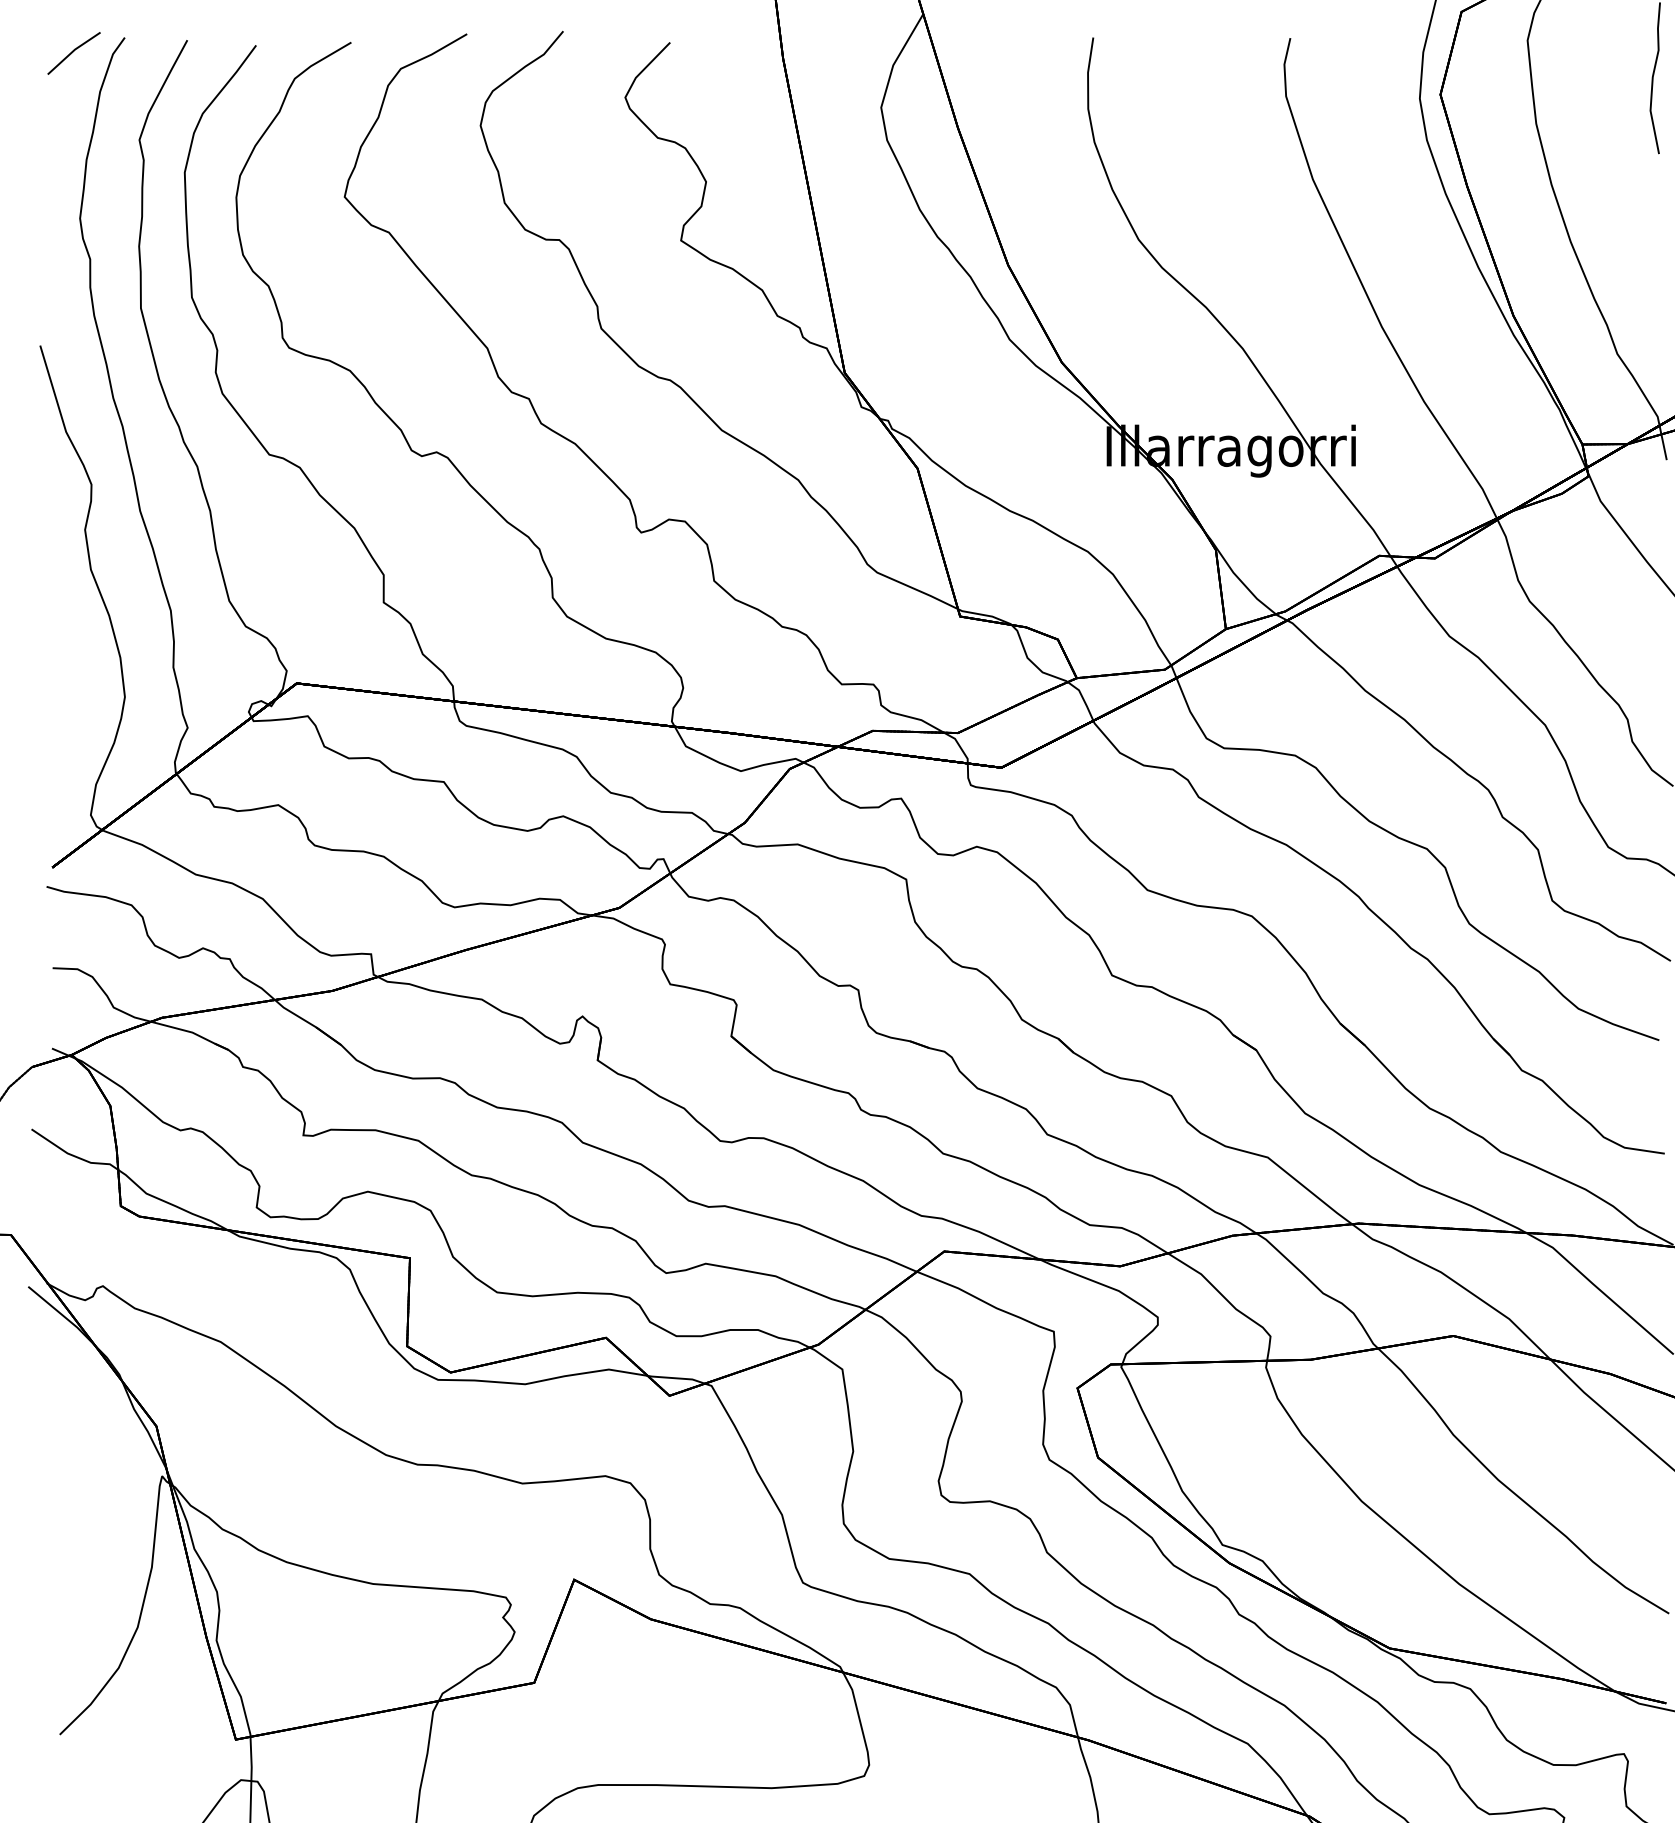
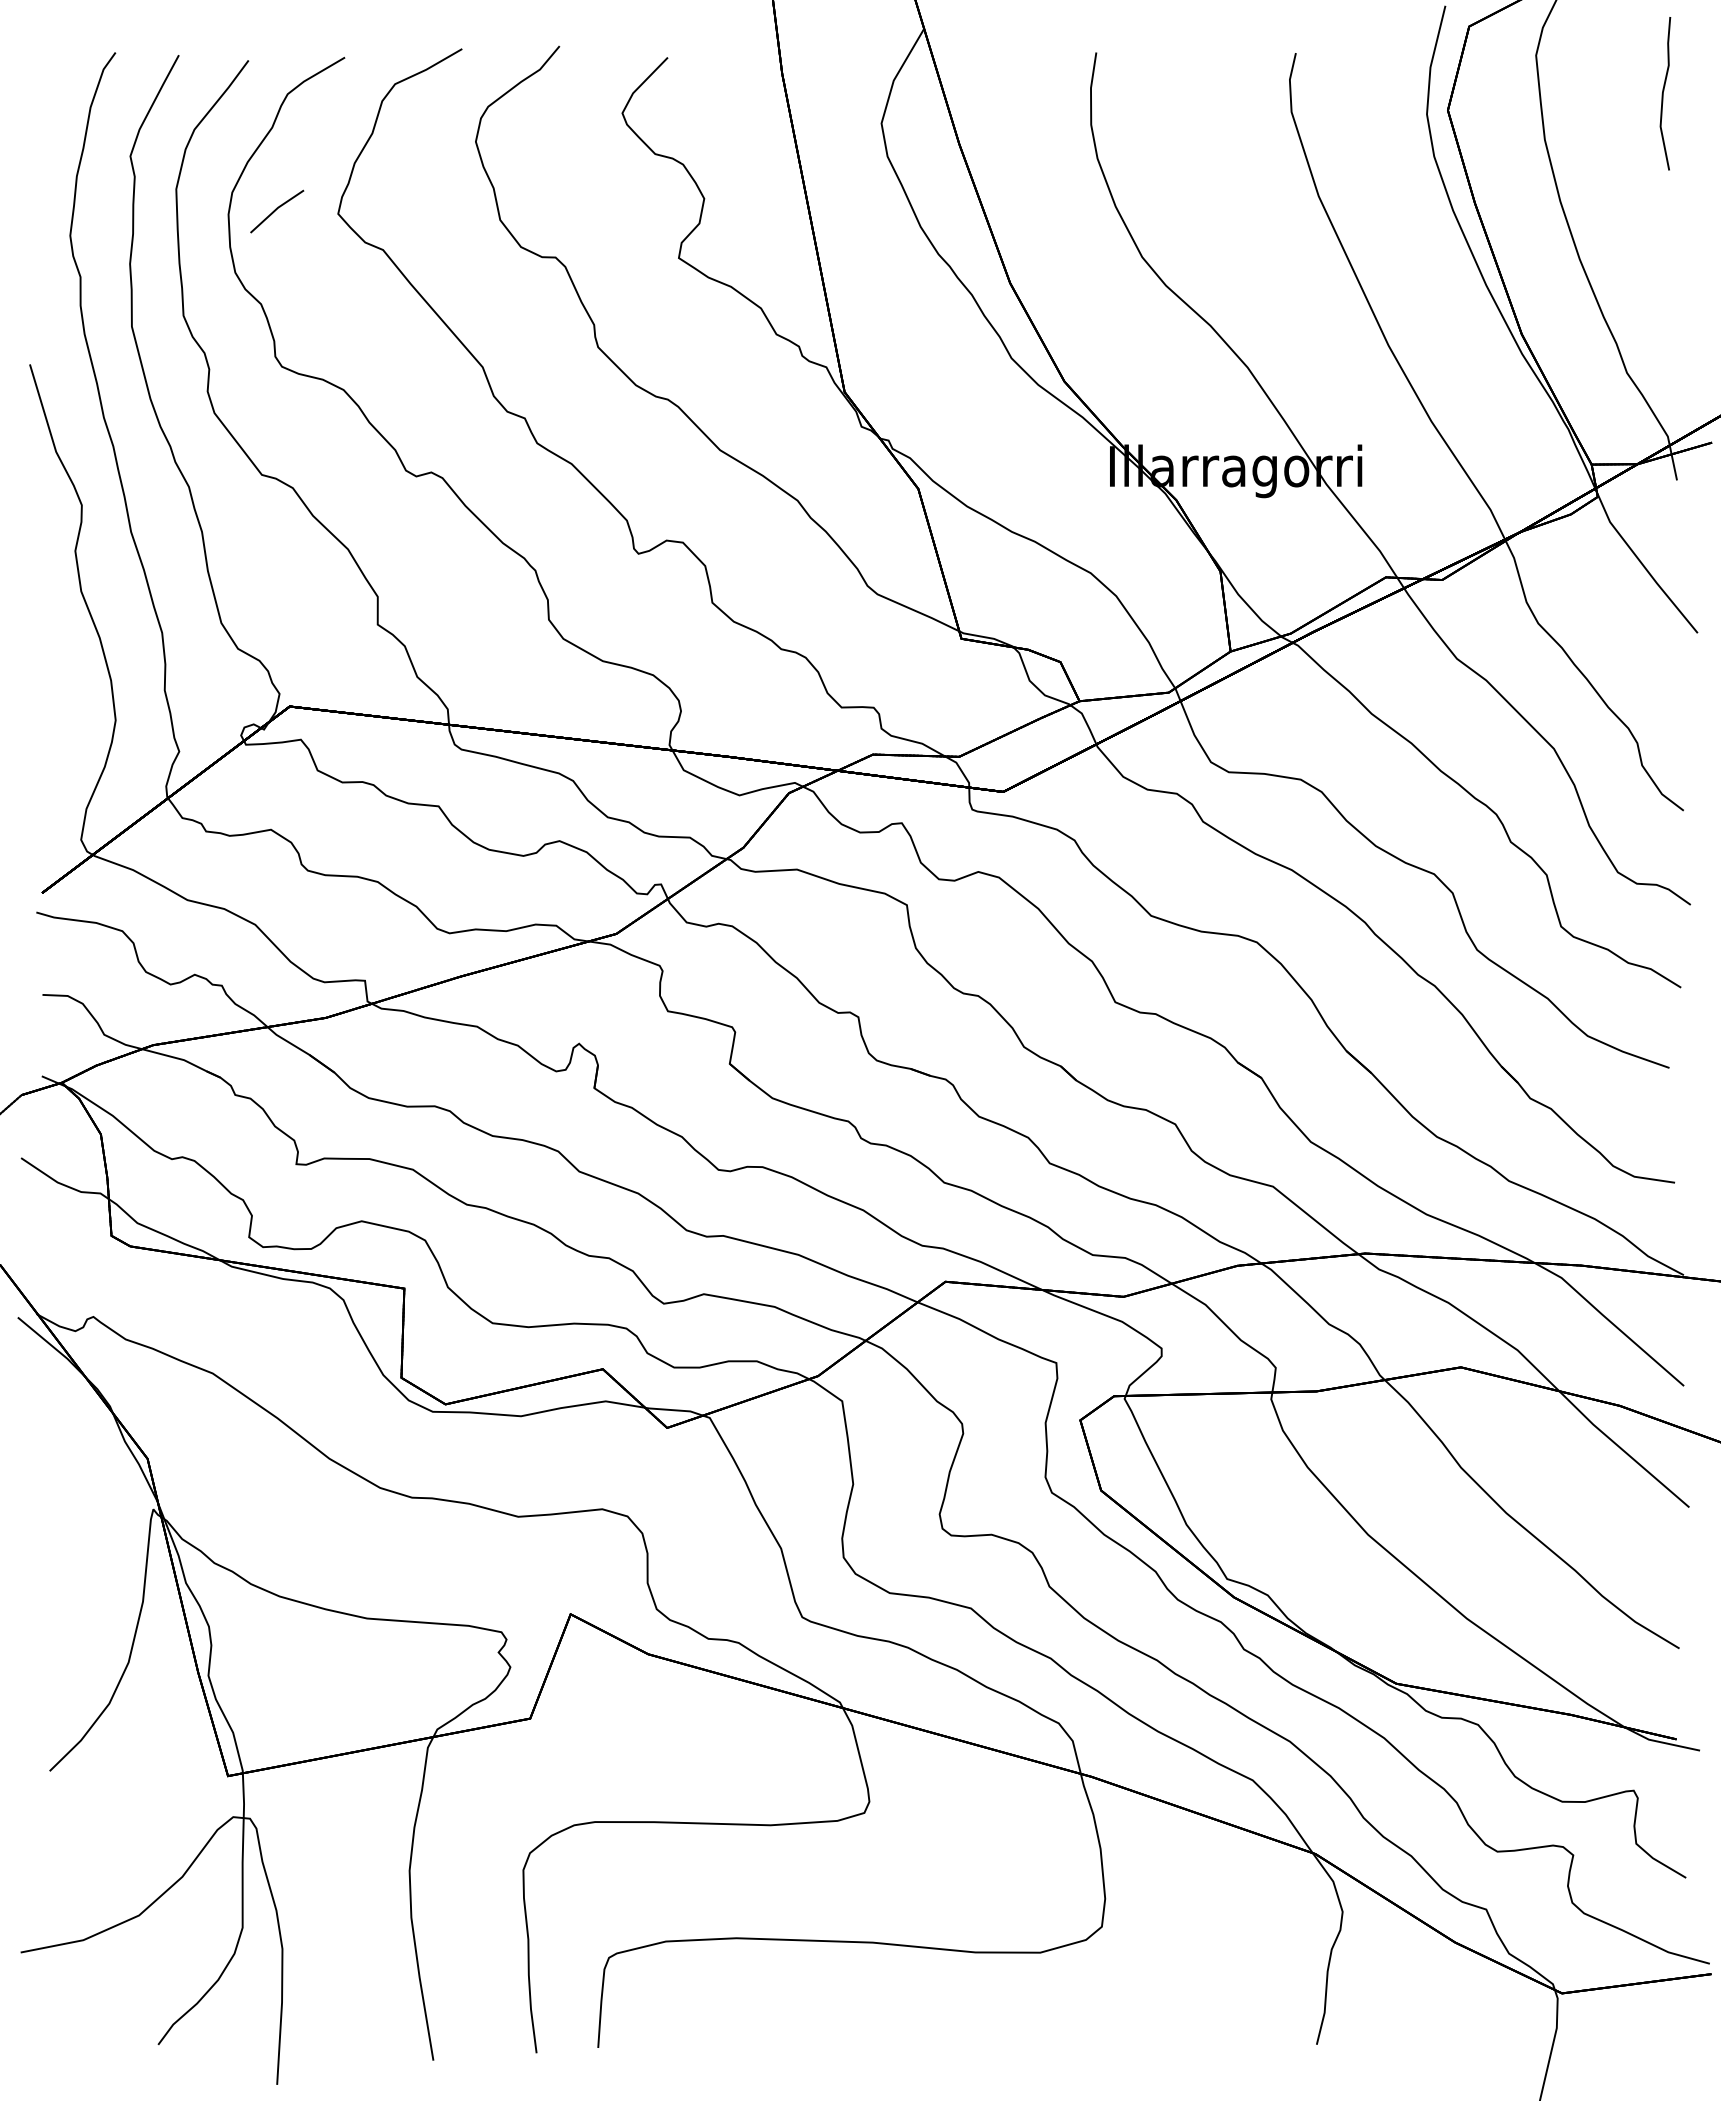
line: (73, 52) -> (276, 210), moved

